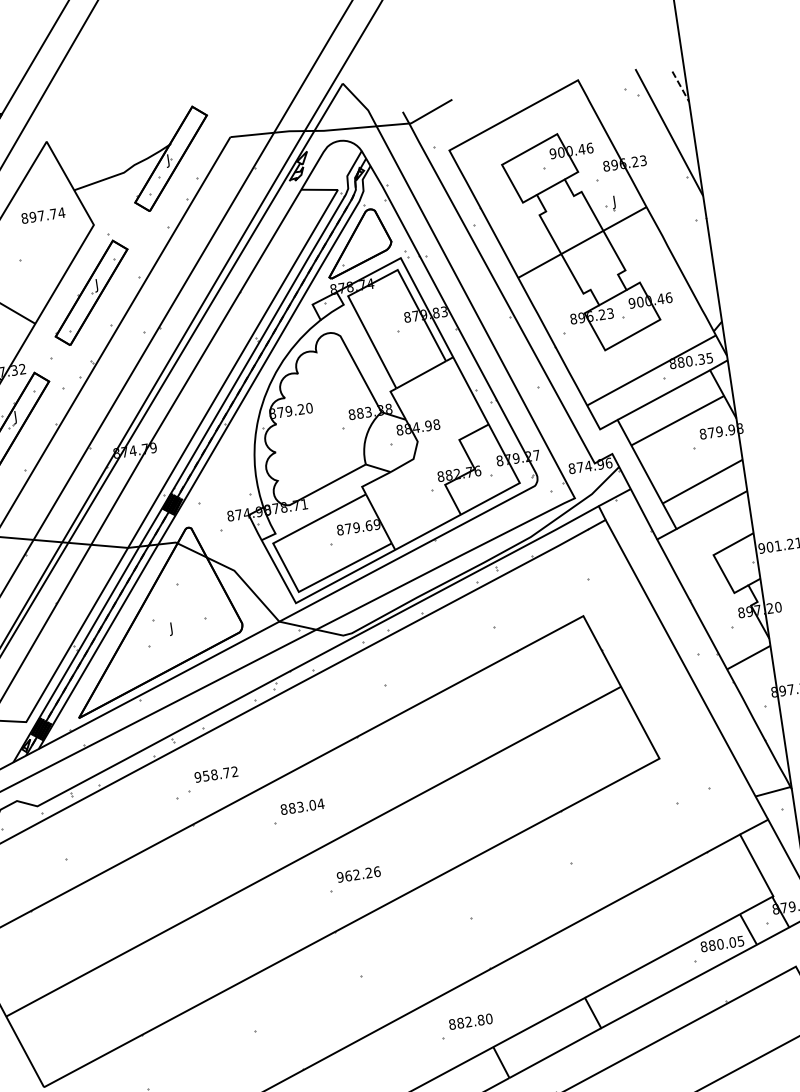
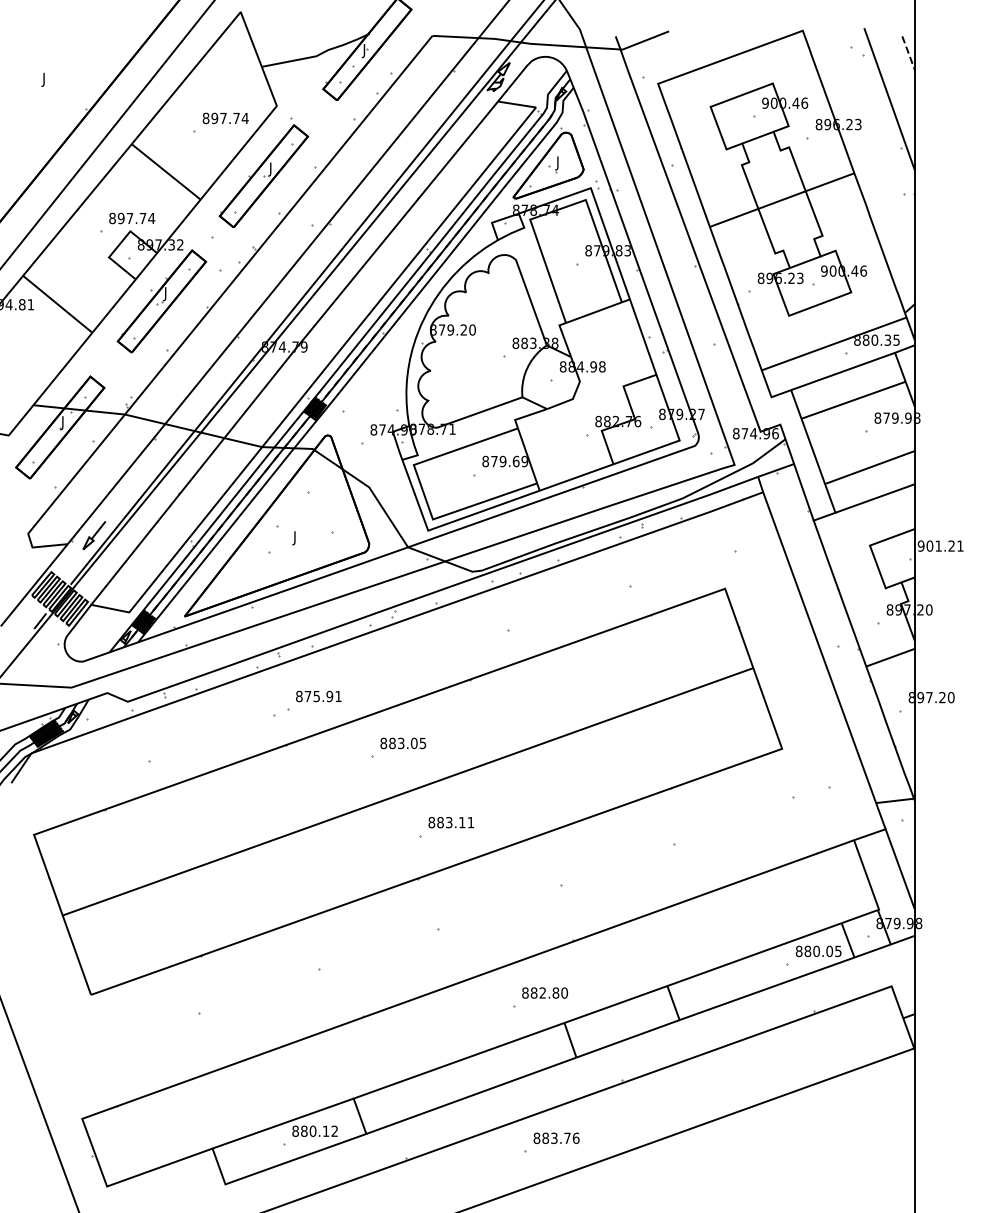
part: (610, 204) -> (553, 164), moved
text: (43, 215) -> (225, 118), moved
text: (216, 774) -> (318, 696), 958.72 -> 875.91
text: (320, 804) -> (422, 743), 883.04 -> 883.05
text: (358, 874) -> (451, 822), 962.26 -> 883.11

